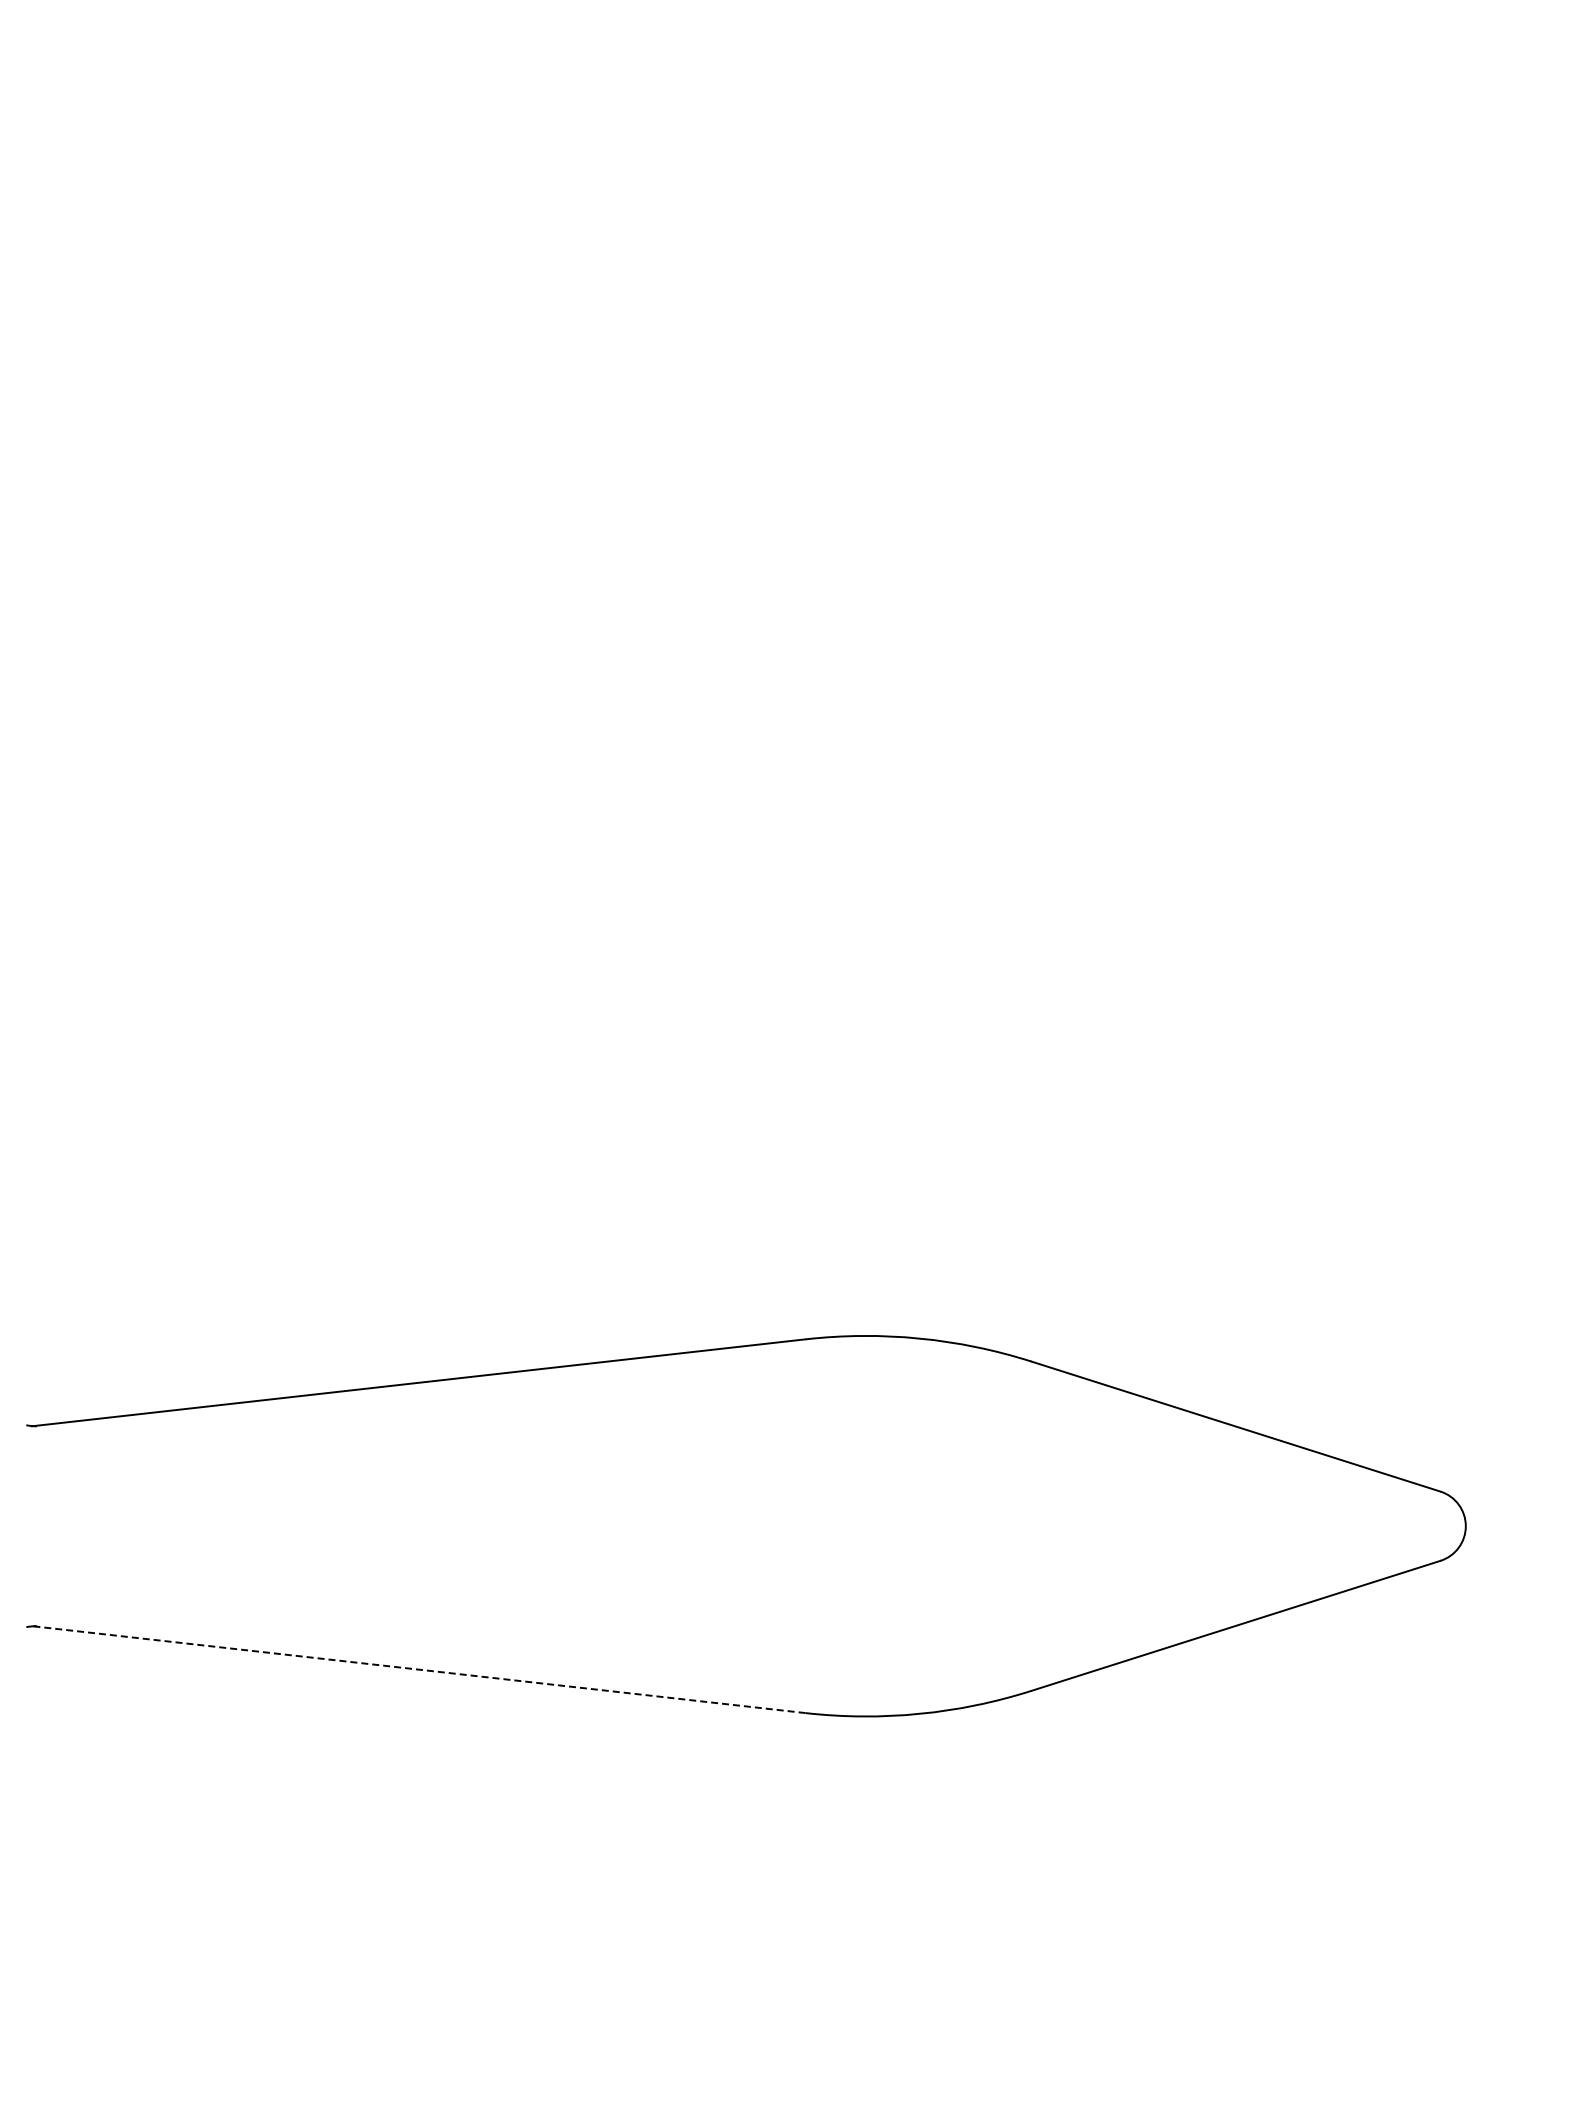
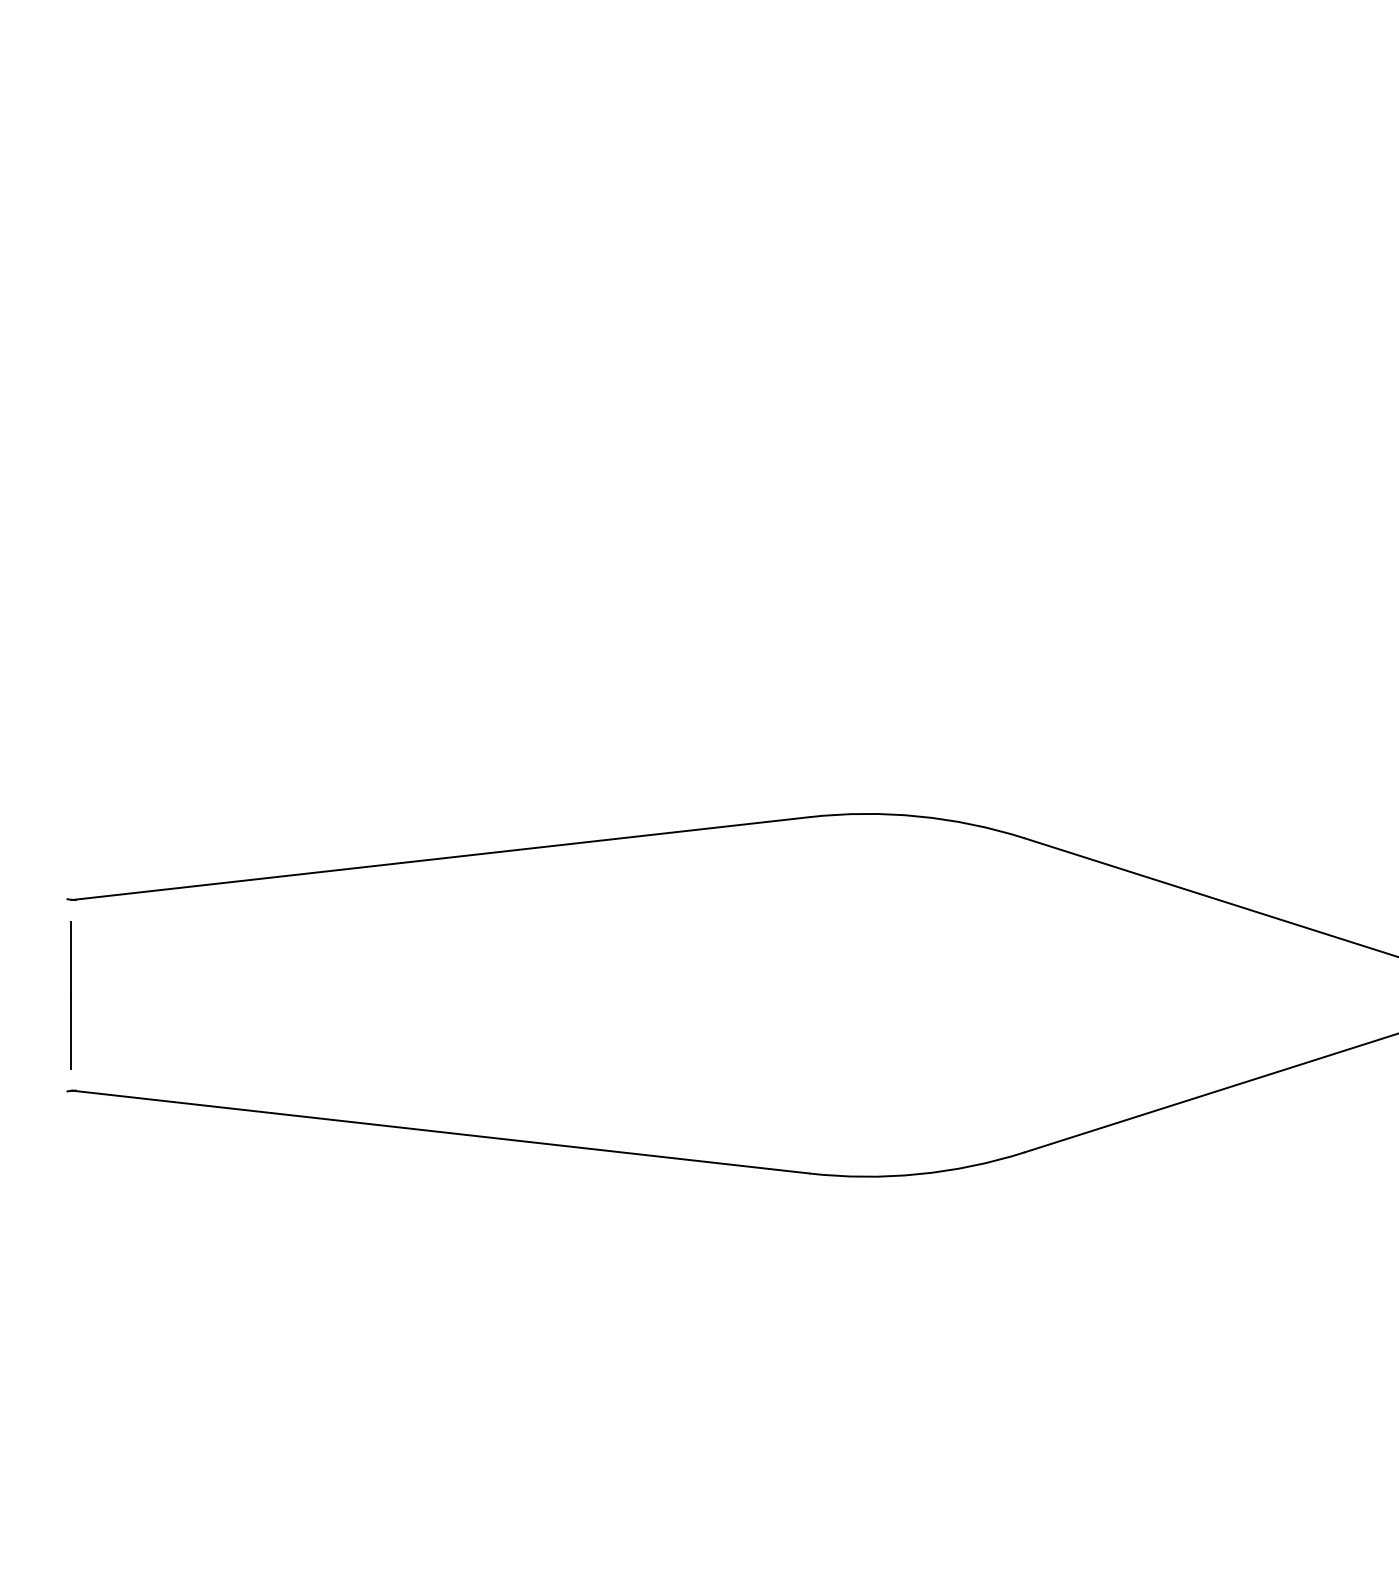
line: (30, 1525) -> (70, 994), added
line: (418, 1669) -> (440, 1131), dashed -> solid

